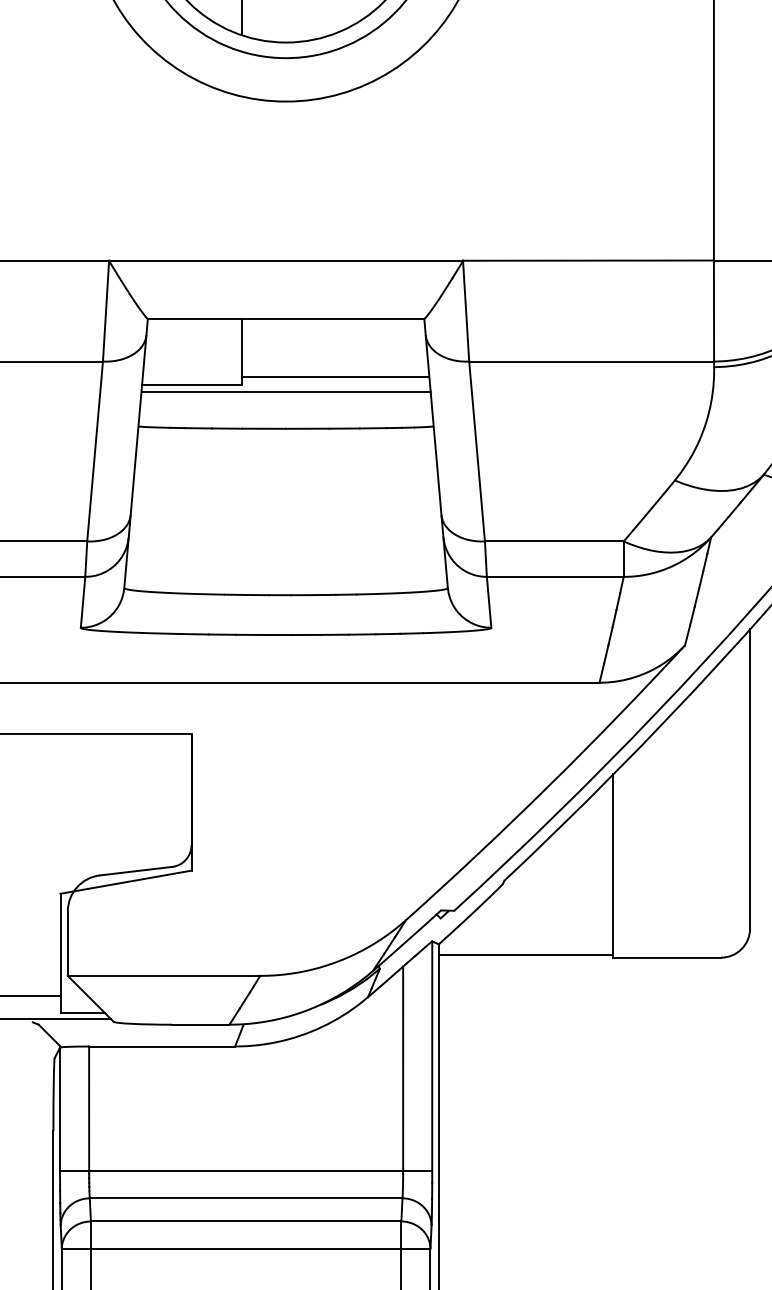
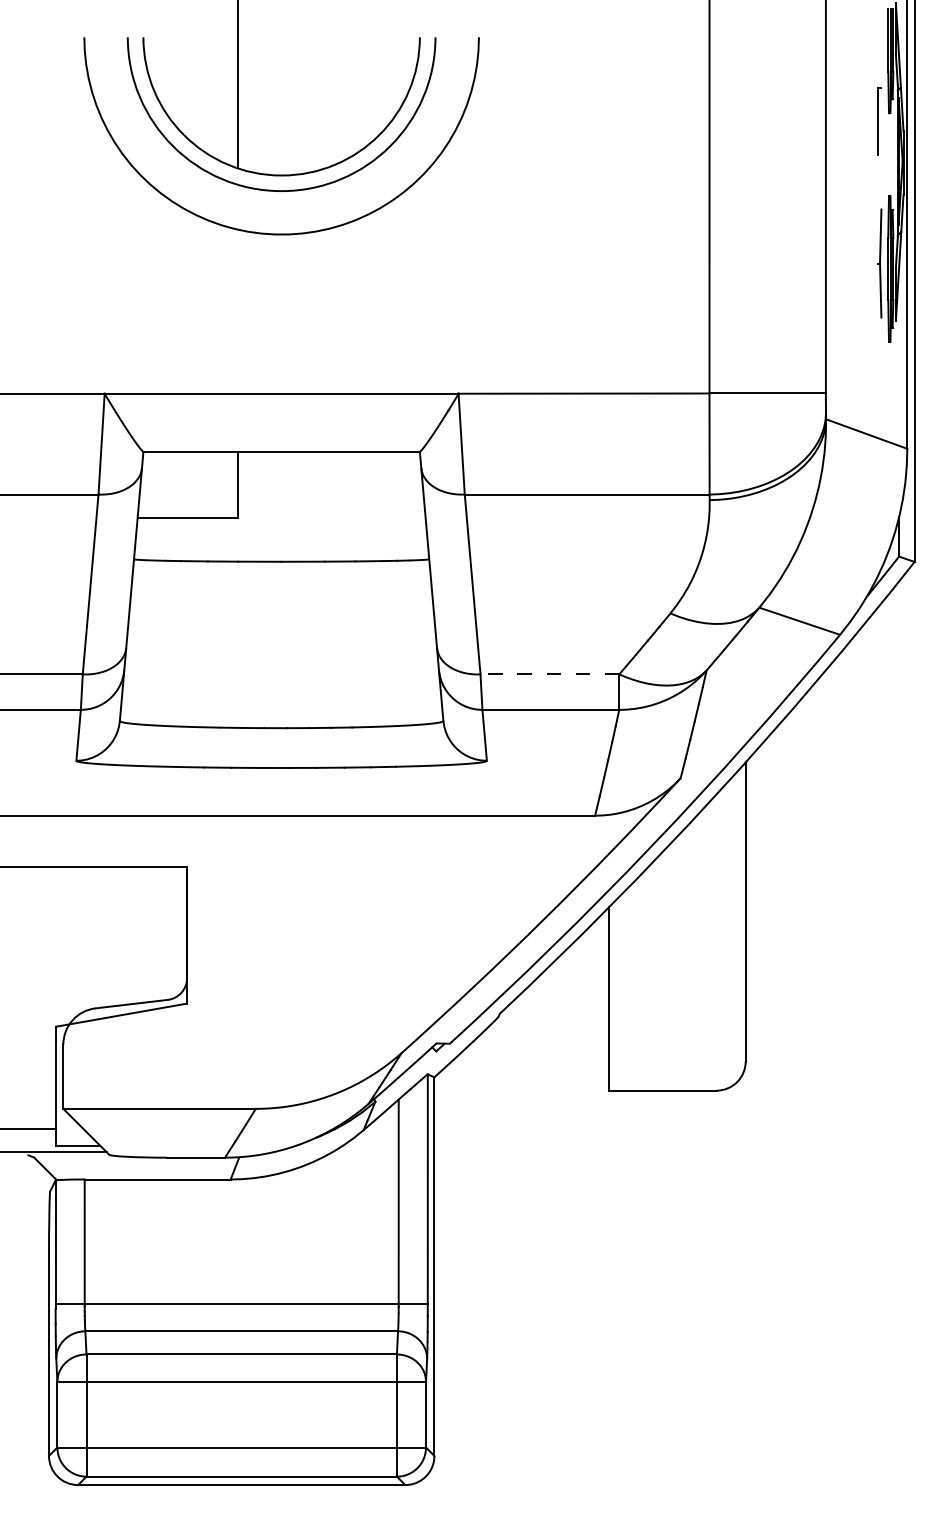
line: (335, 376) -> (331, 509), removed
line: (285, 391) -> (281, 524), removed
line: (553, 541) -> (549, 674), solid -> dashed
line: (525, 955) -> (521, 1088), removed

